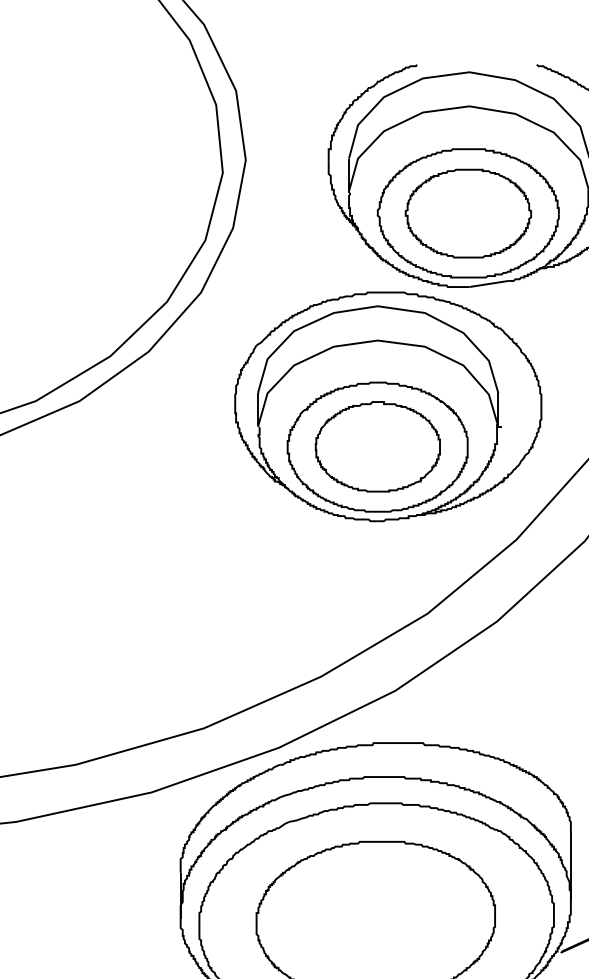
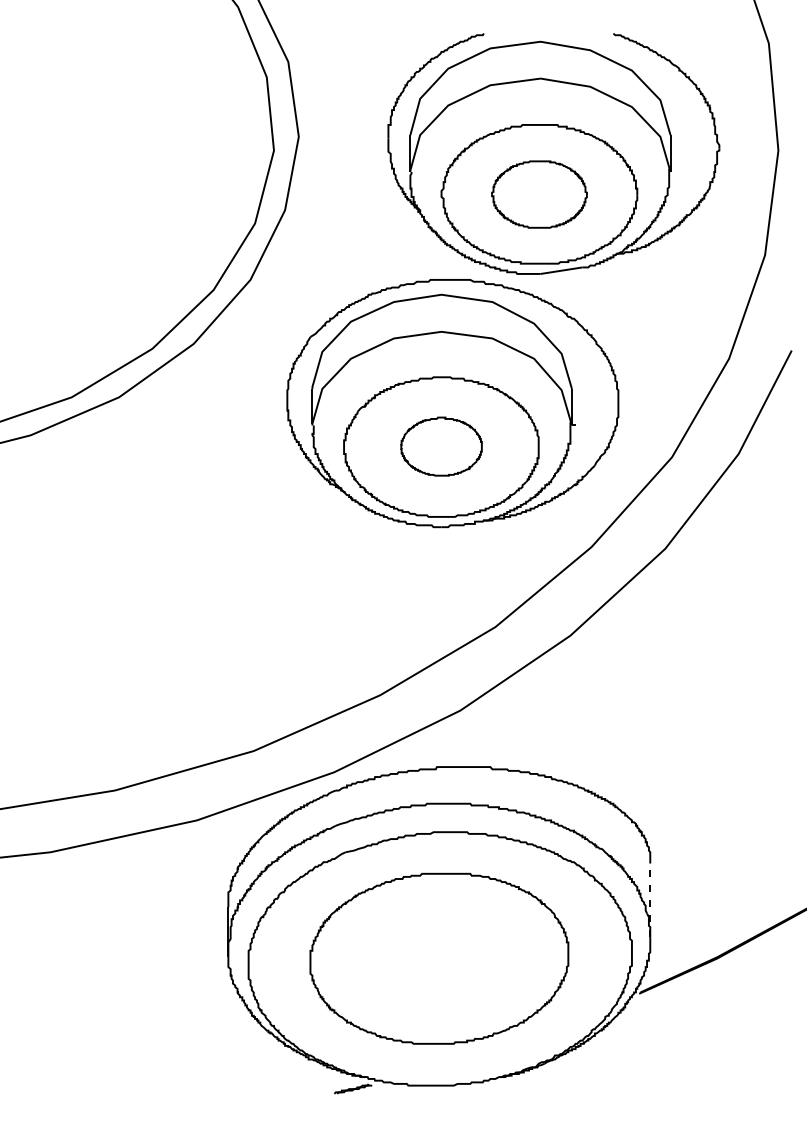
part: (468, 213) -> (539, 194), size x0.7
part: (377, 446) -> (441, 446), size x0.6
line: (571, 866) -> (650, 900), solid -> dashed

